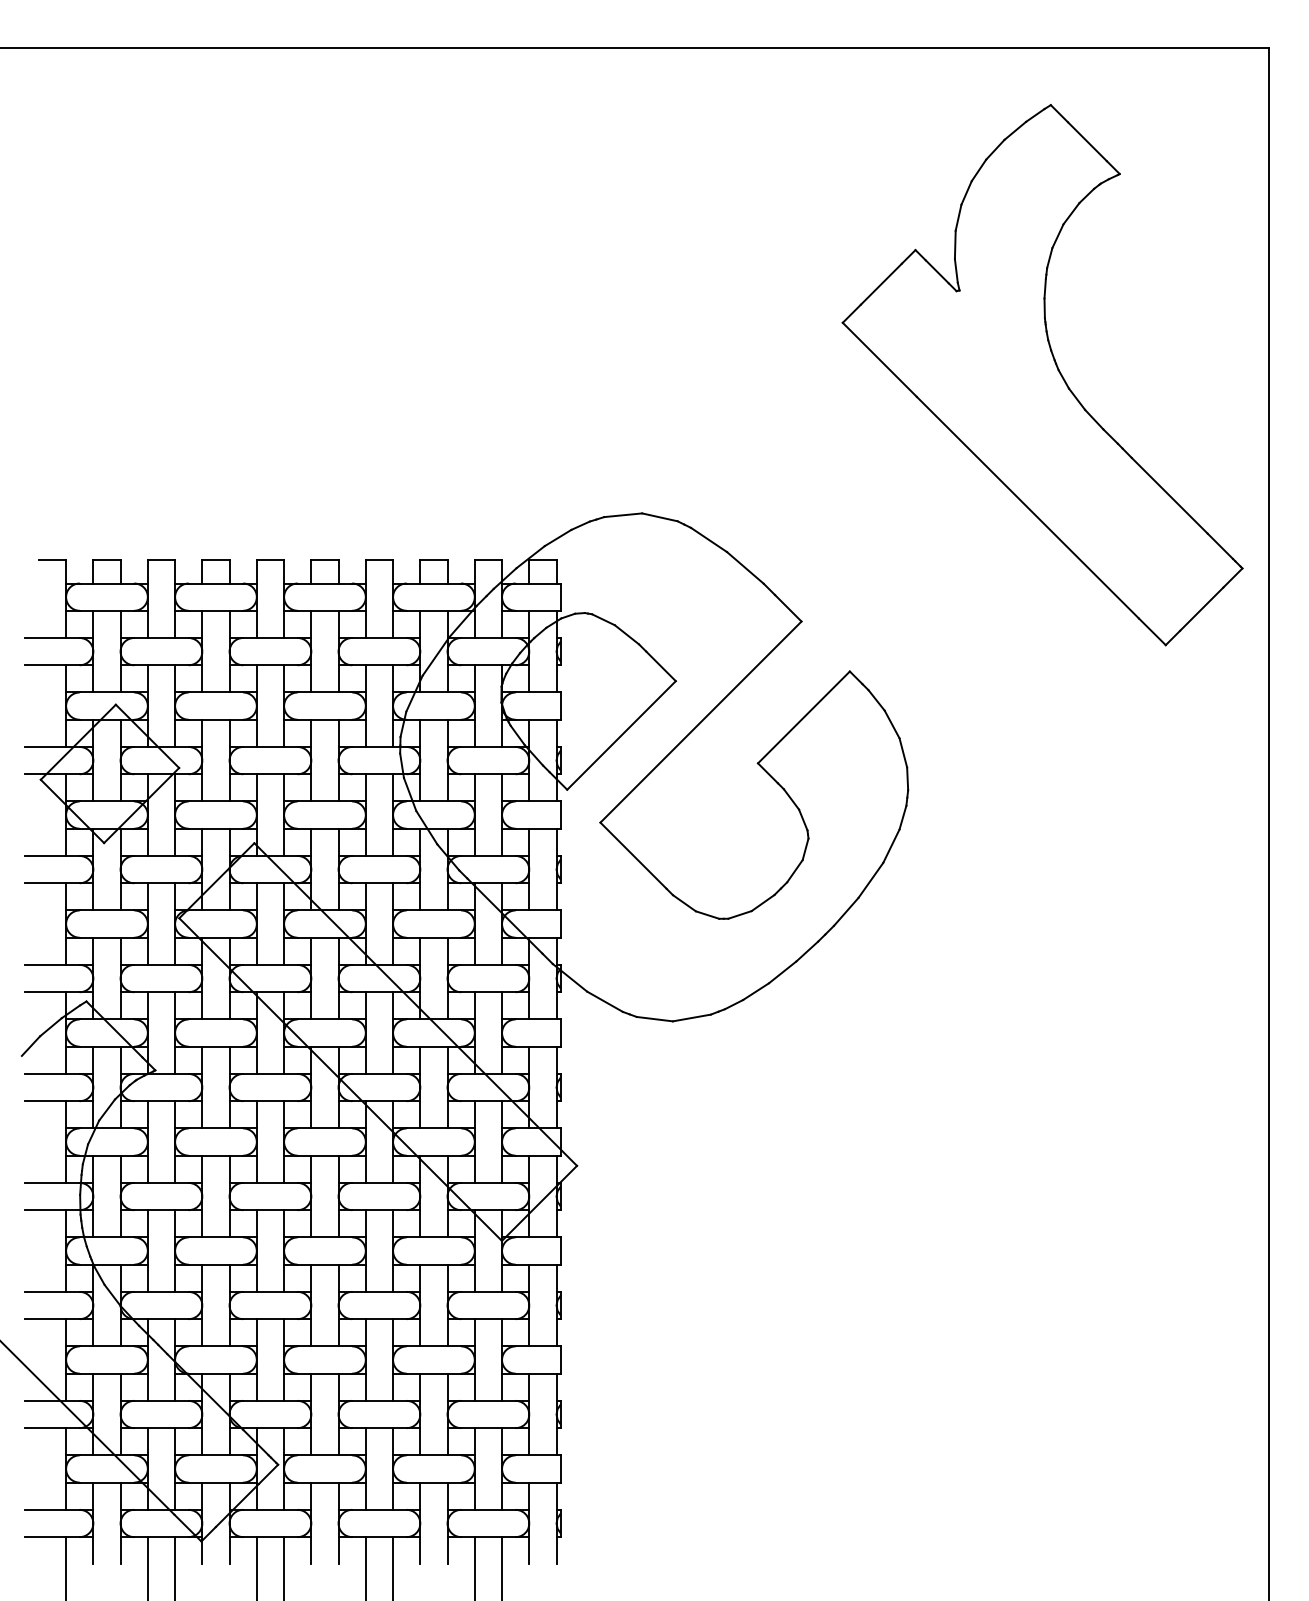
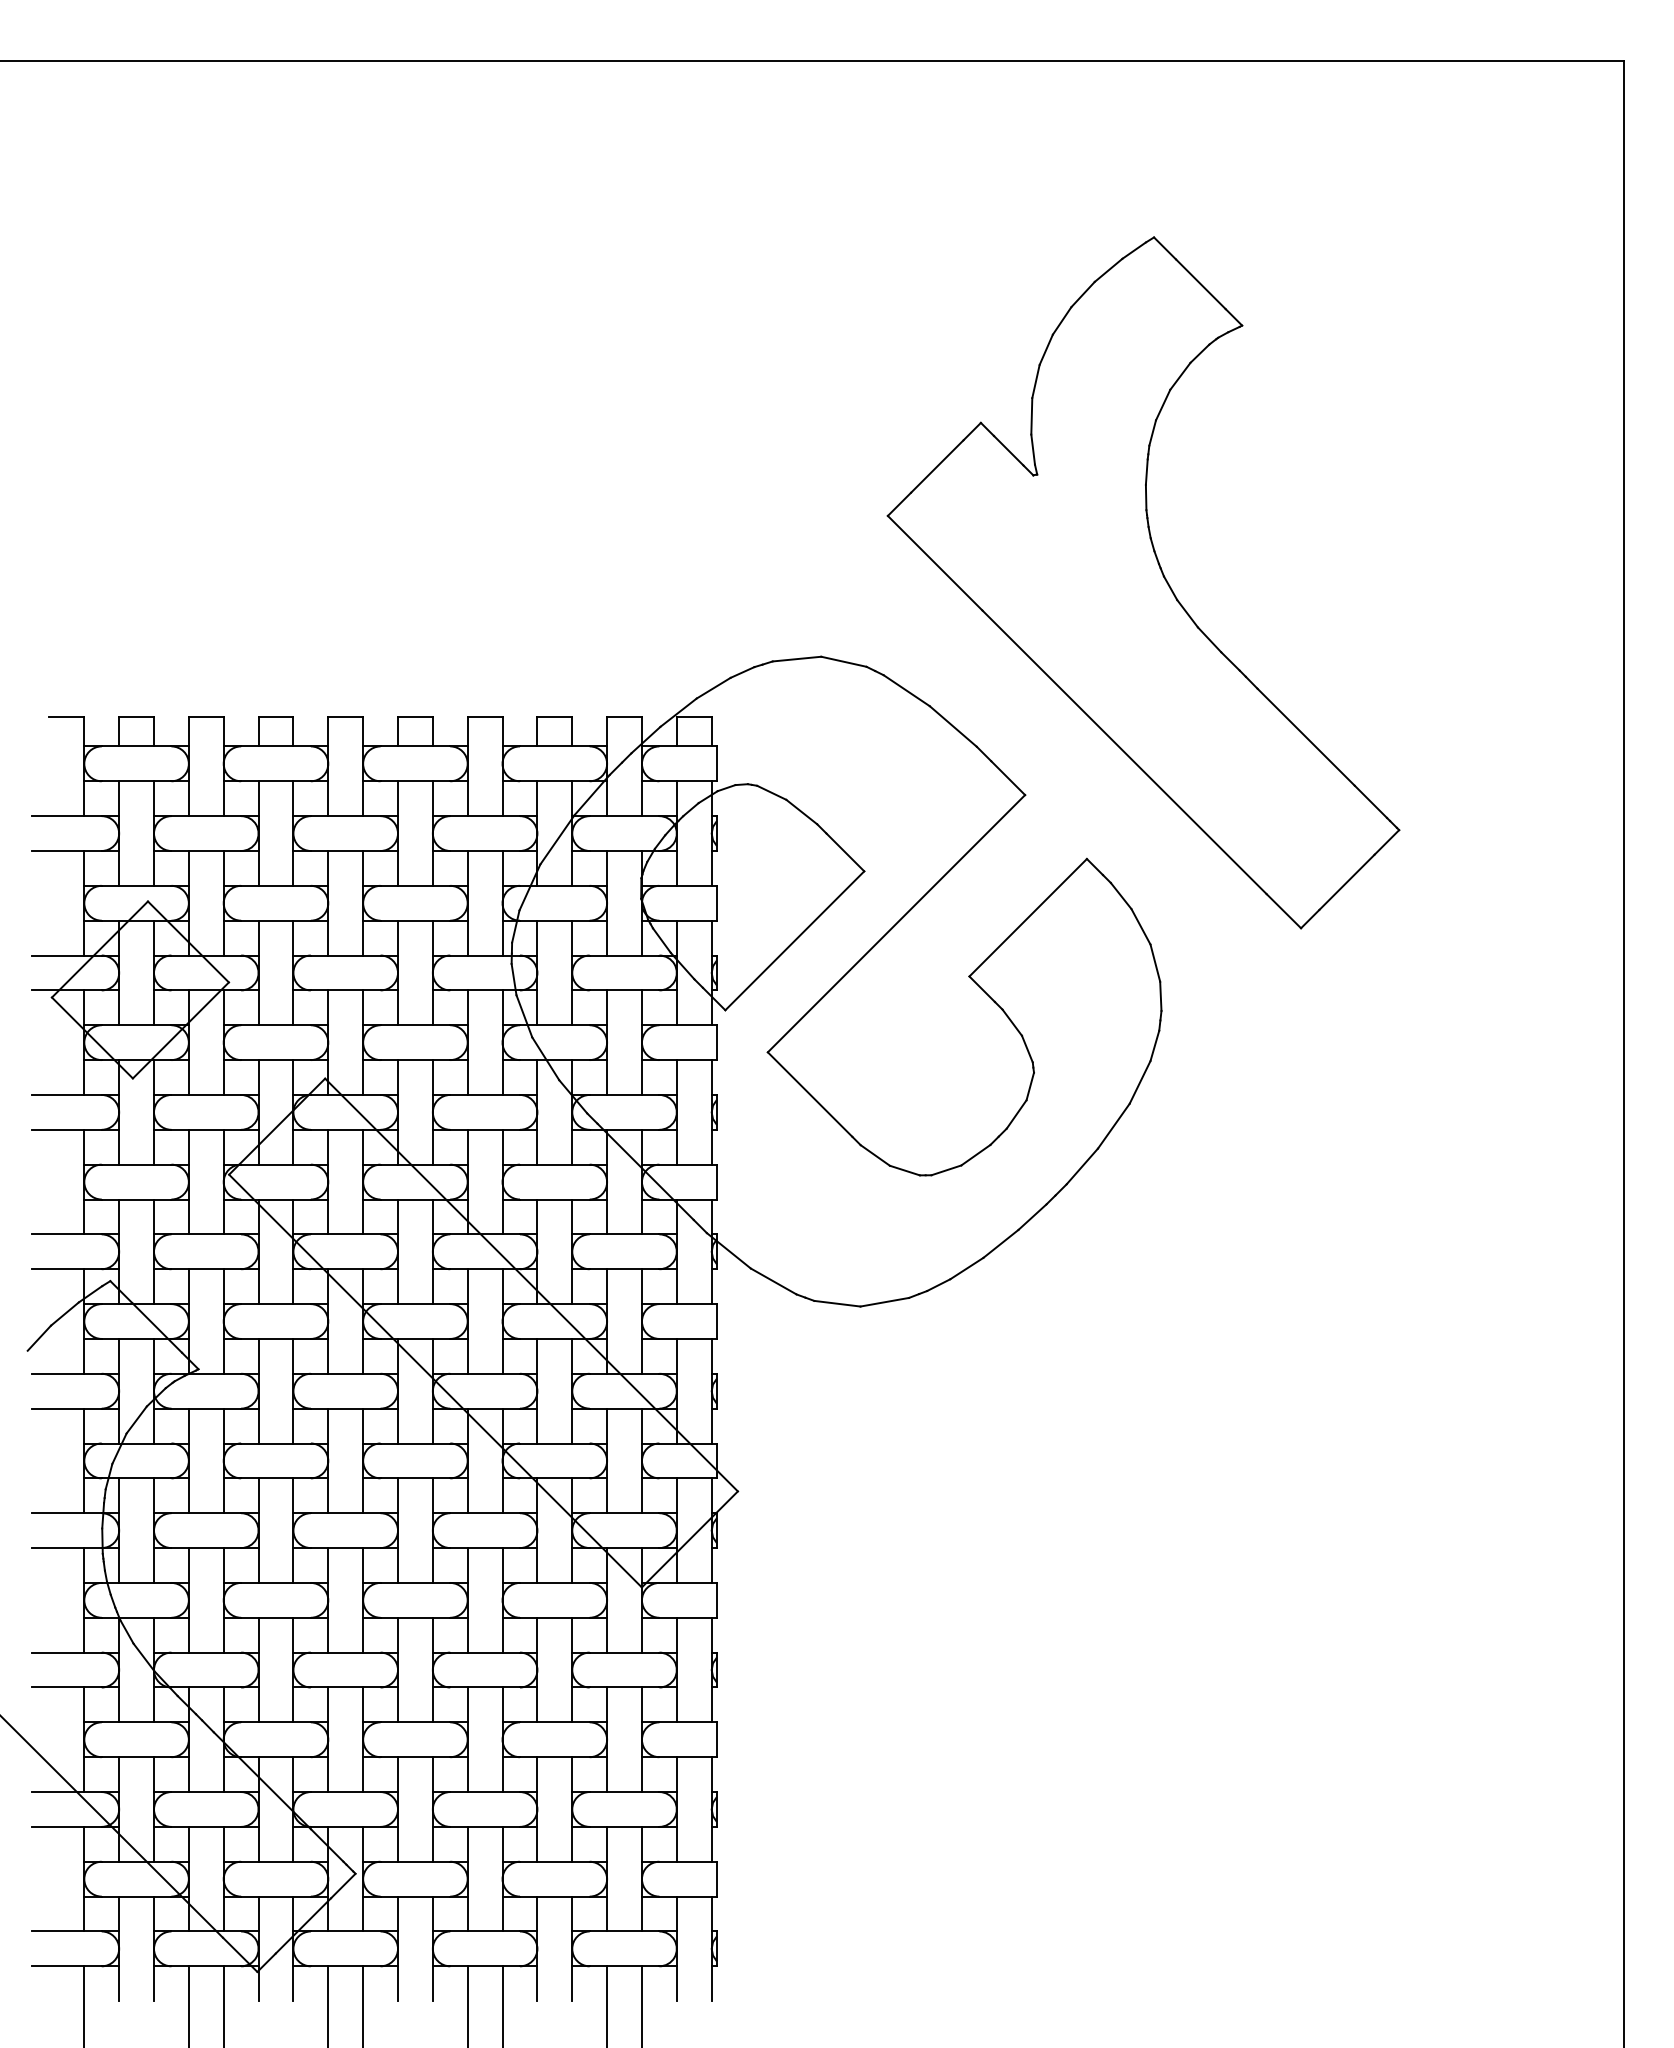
part: (1042, 374) -> (1143, 582), moved

